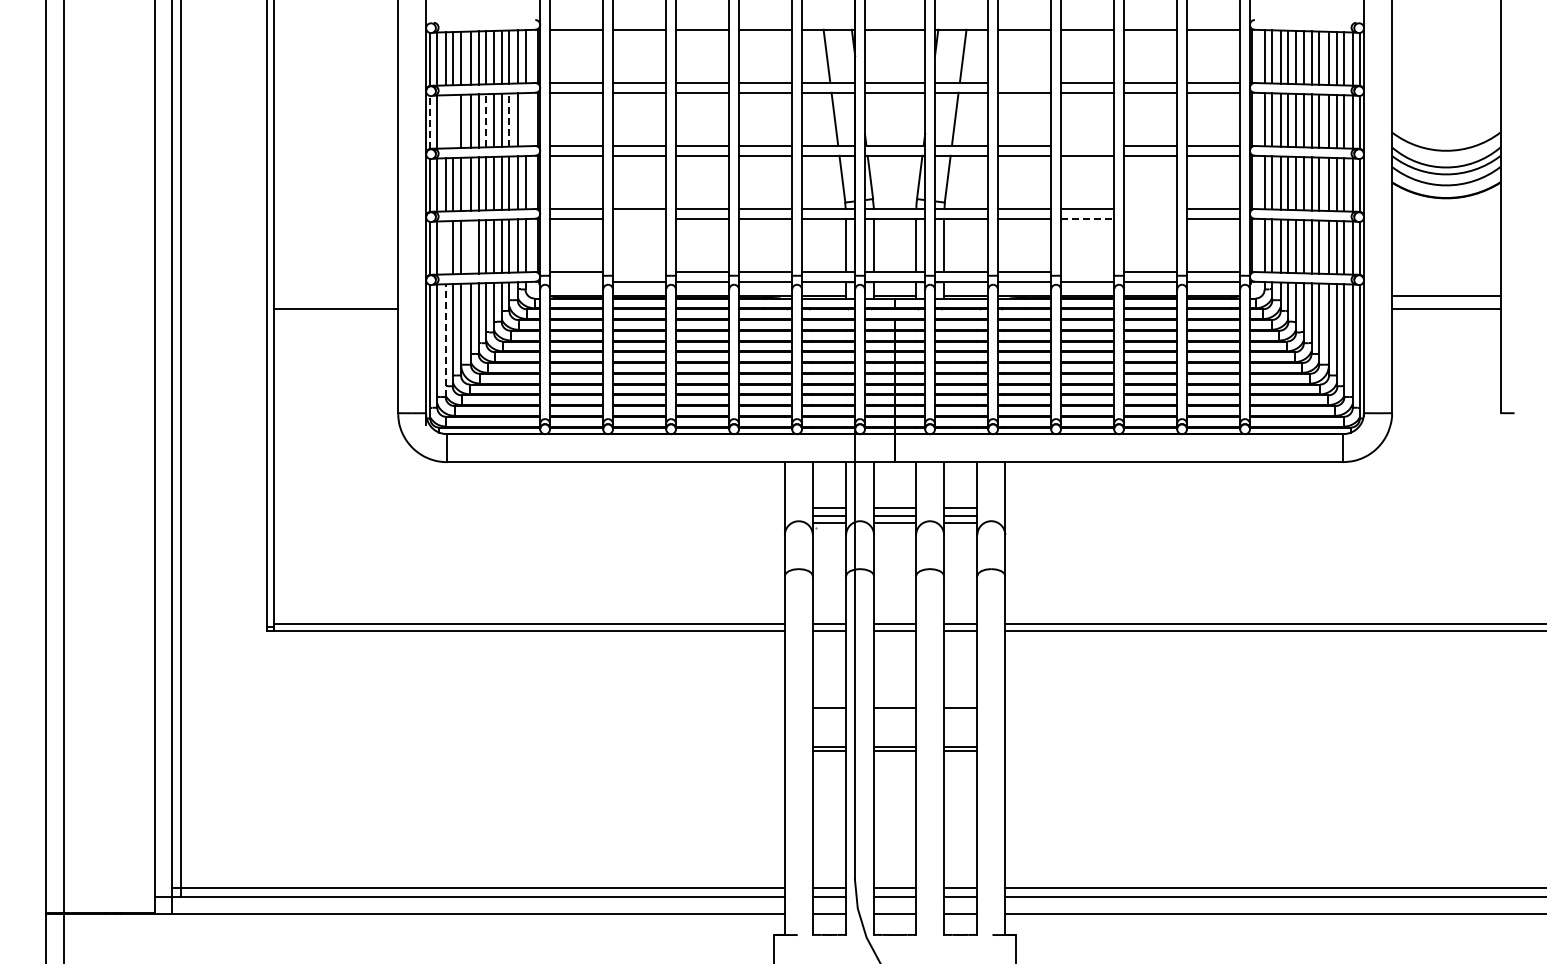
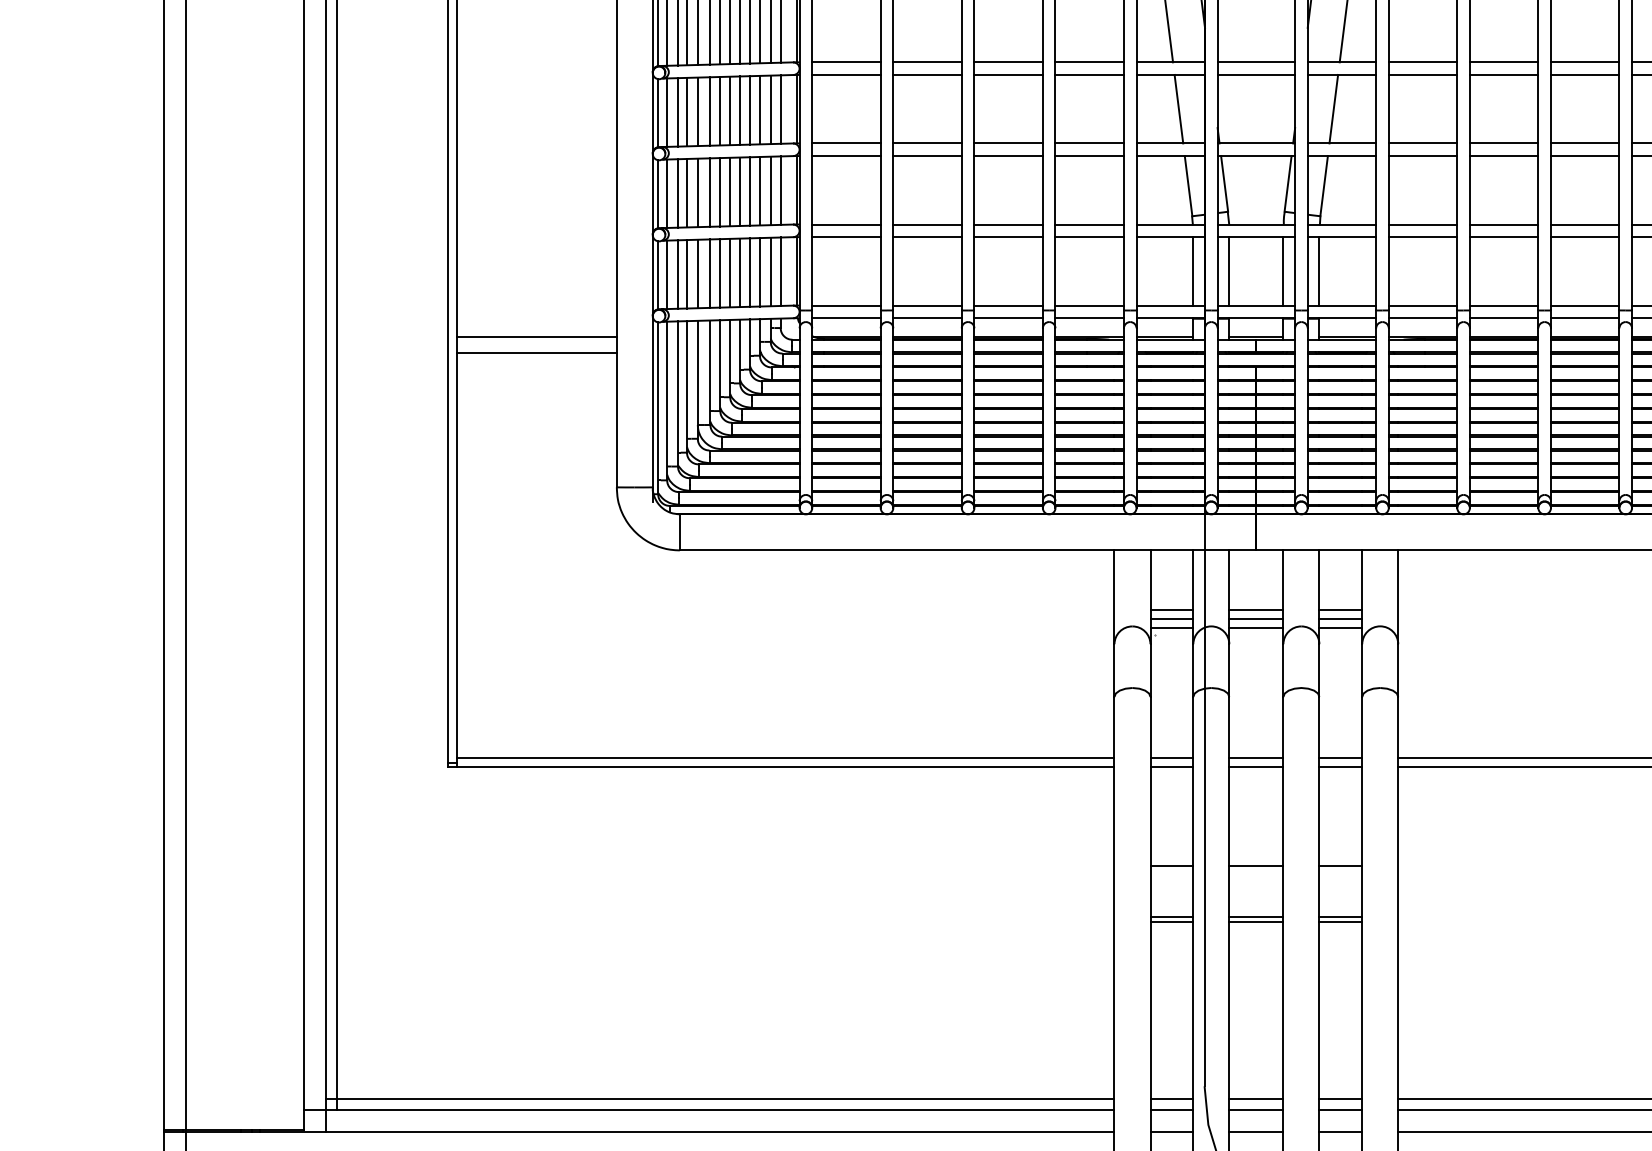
line: (1024, 82) -> (1422, 61), added
line: (525, 119) -> (780, 109), added
line: (486, 120) -> (730, 110), dashed -> solid
line: (509, 120) -> (760, 110), dashed -> solid
line: (445, 121) -> (677, 111), added
line: (452, 121) -> (686, 111), added
line: (430, 122) -> (658, 113), dashed -> solid
line: (1087, 145) -> (1504, 142), added
line: (1150, 208) -> (1585, 223), added
line: (639, 218) -> (927, 236), added
line: (1087, 218) -> (1504, 236), dashed -> solid
line: (1150, 218) -> (1585, 236), added
line: (470, 246) -> (709, 272), added
line: (445, 247) -> (677, 274), added
line: (639, 271) -> (927, 304), added
line: (1087, 271) -> (1504, 304), added
line: (576, 281) -> (846, 317), added
line: (335, 296) -> (536, 337), added
line: (445, 340) -> (677, 393), dashed -> solid

